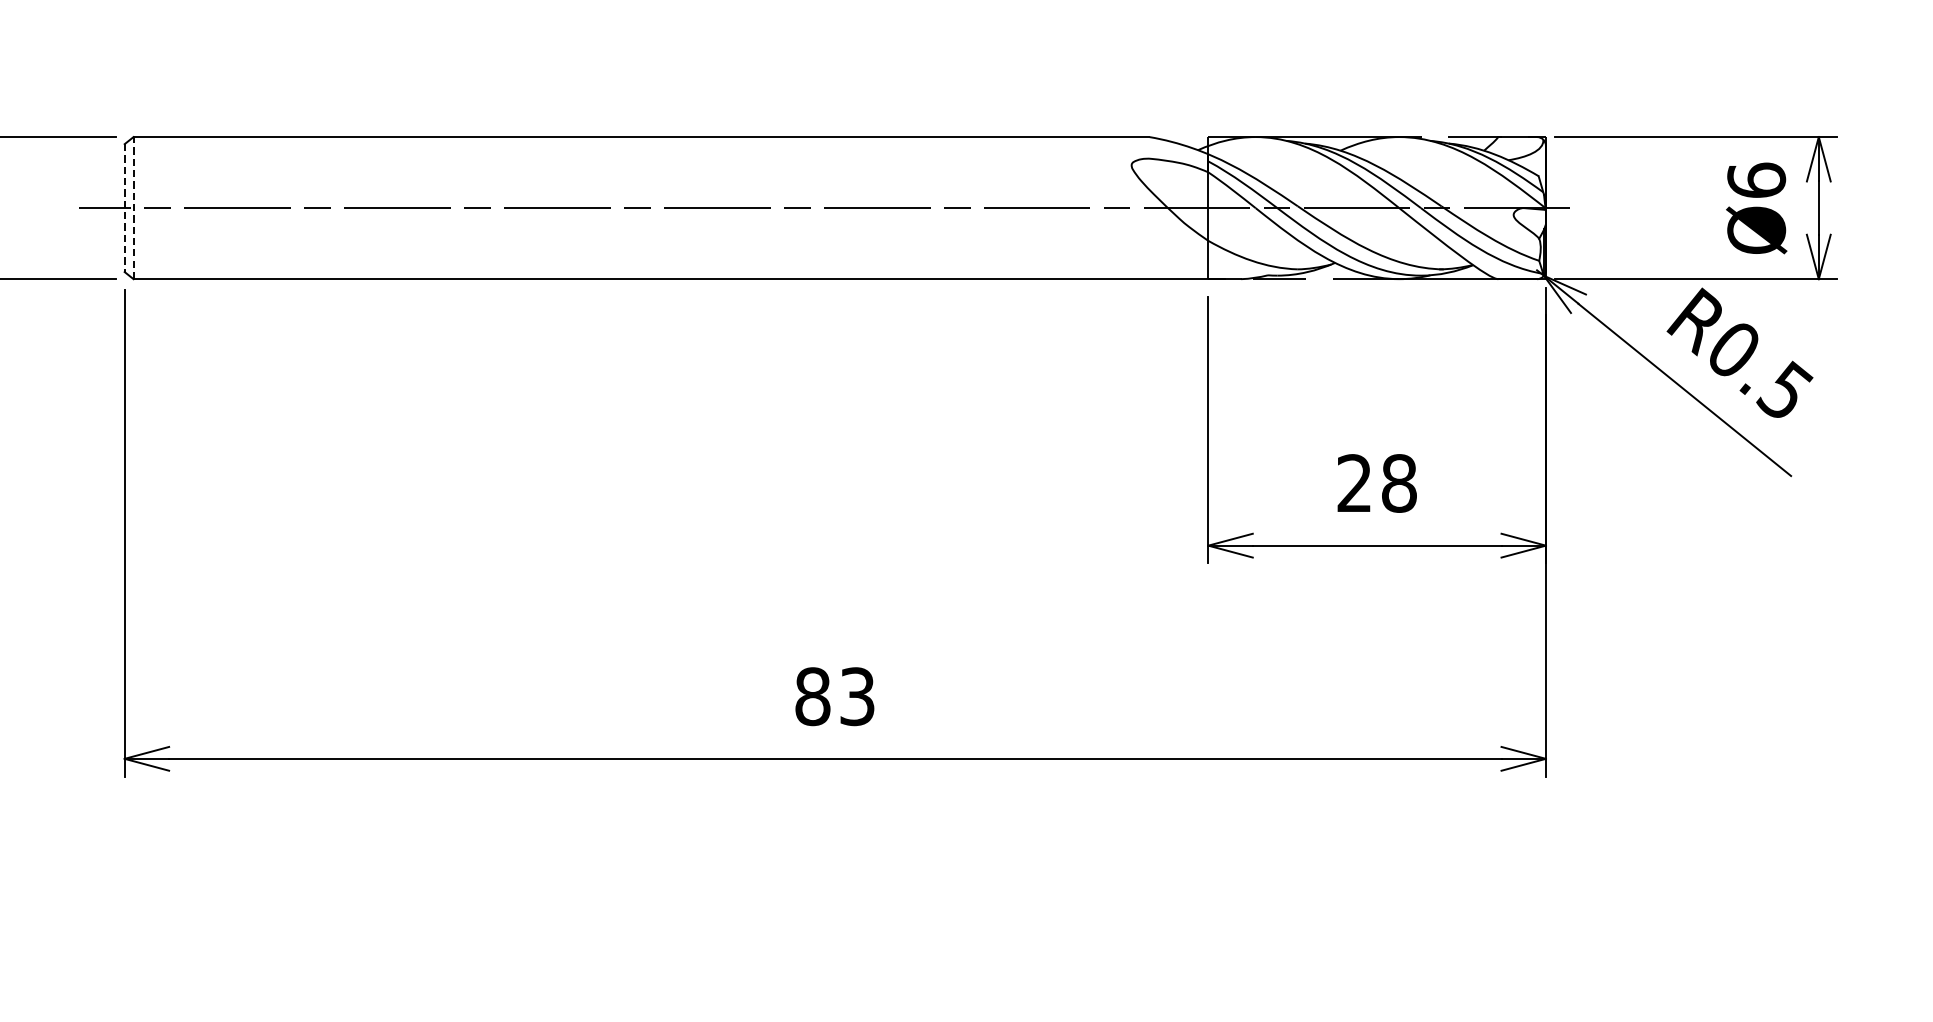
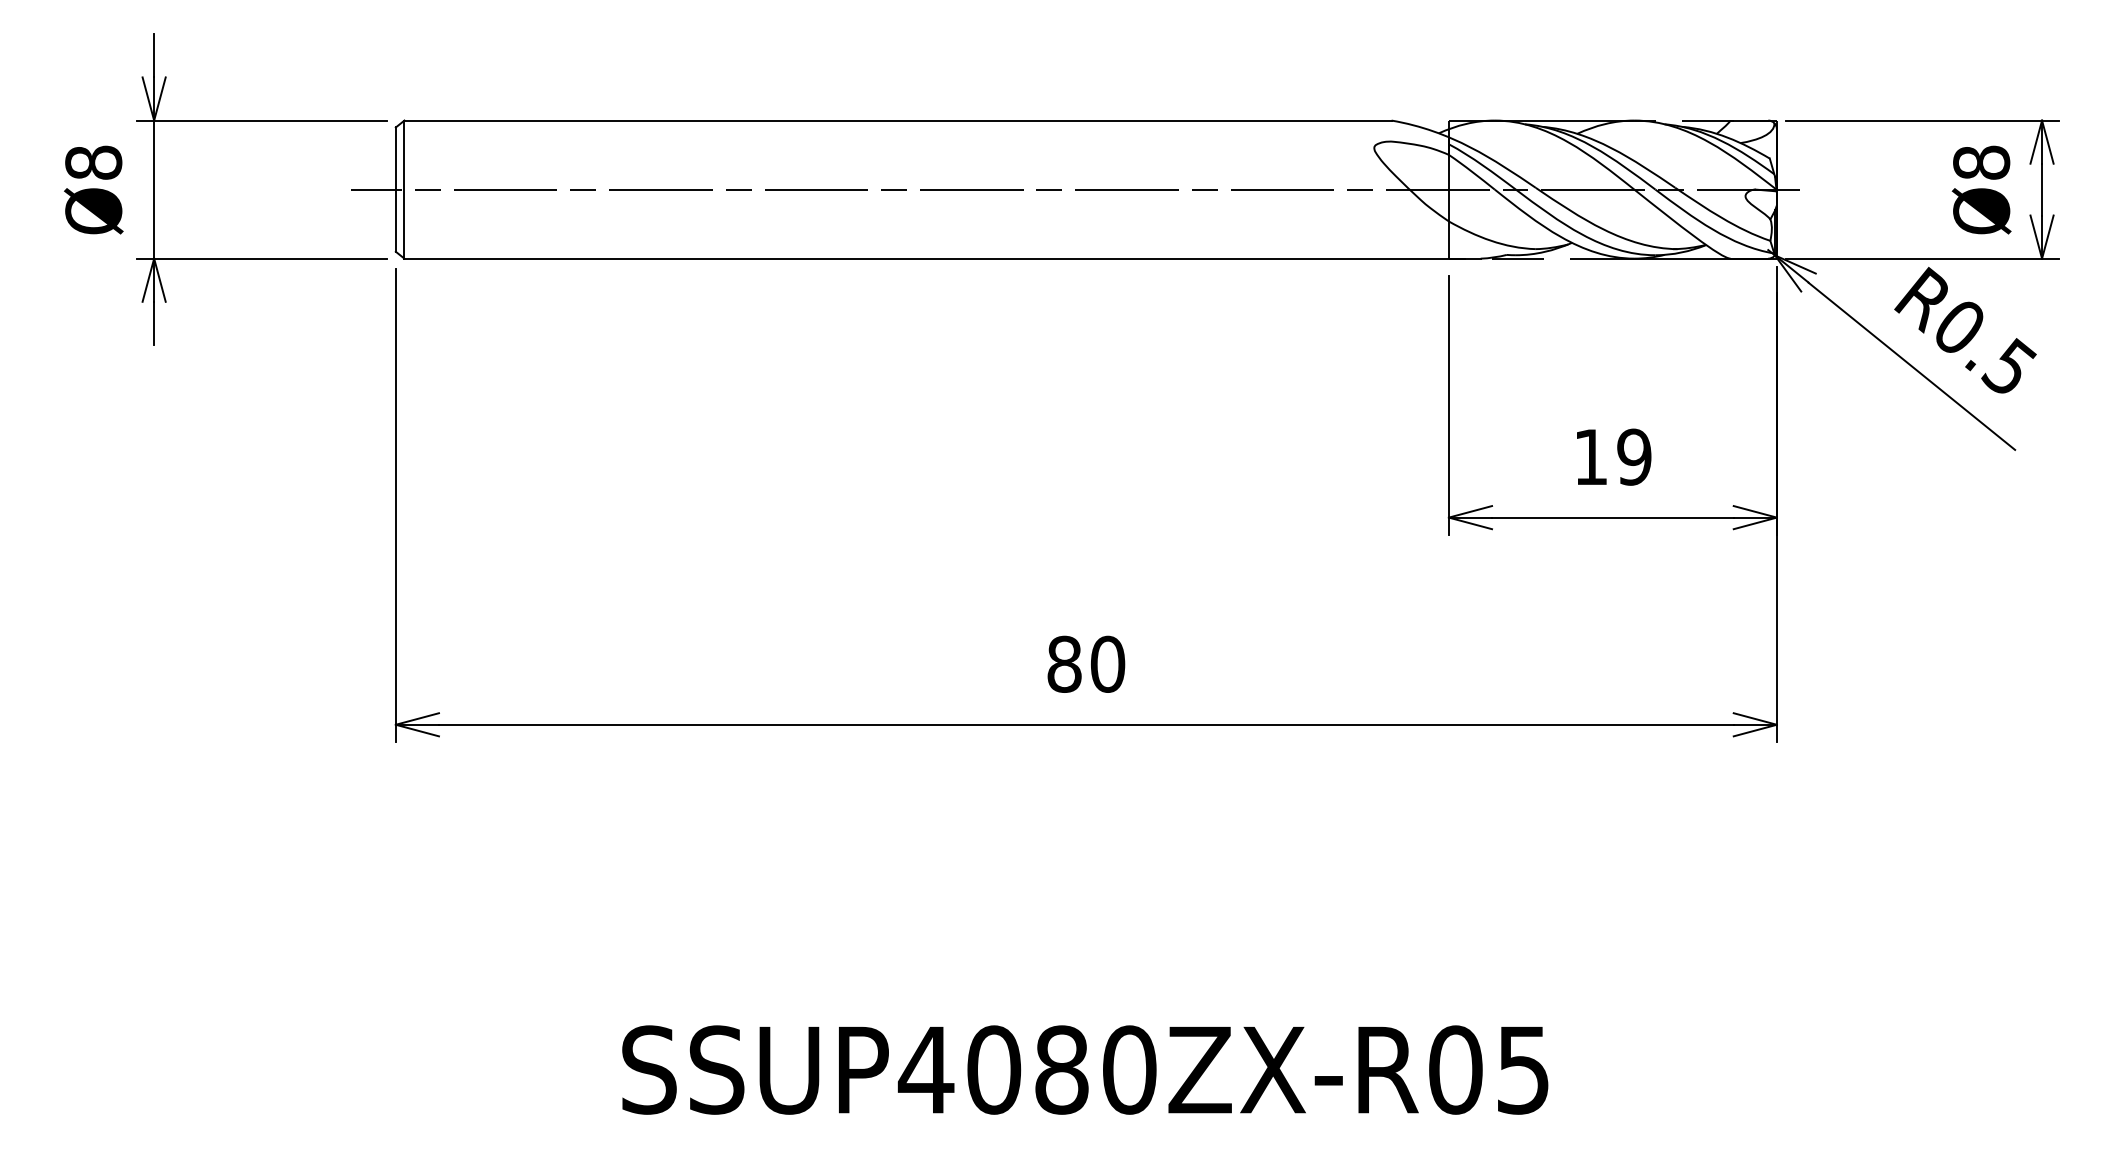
text: (1756, 180) -> (1981, 162), Ø6 -> Ø8
line: (133, 207) -> (404, 189), dashed -> solid
line: (124, 209) -> (395, 190), dashed -> solid
text: (1376, 482) -> (1612, 456), 28 -> 19
text: (857, 695) -> (1107, 663), 83 -> 80

